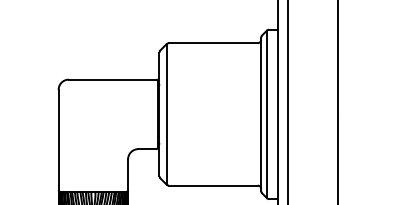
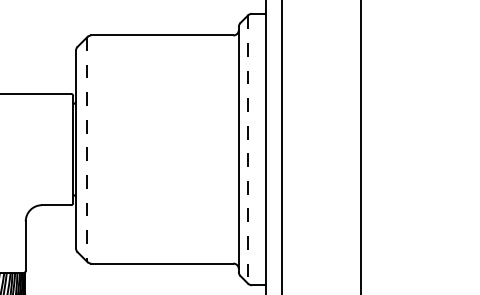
line: (166, 114) -> (87, 149), solid -> dashed
line: (266, 114) -> (247, 149), solid -> dashed

